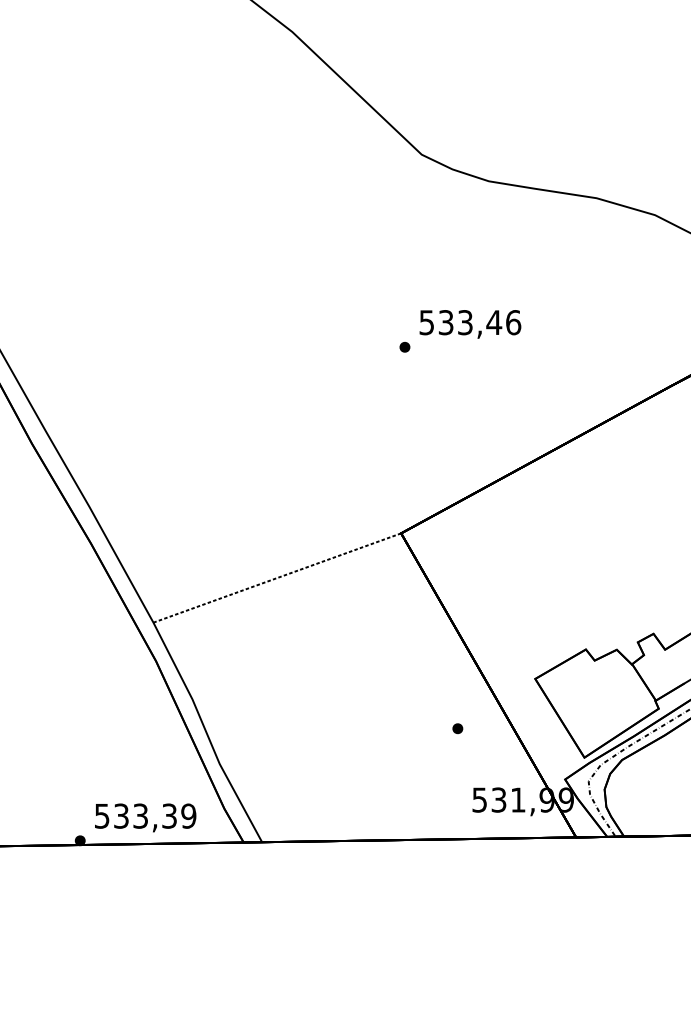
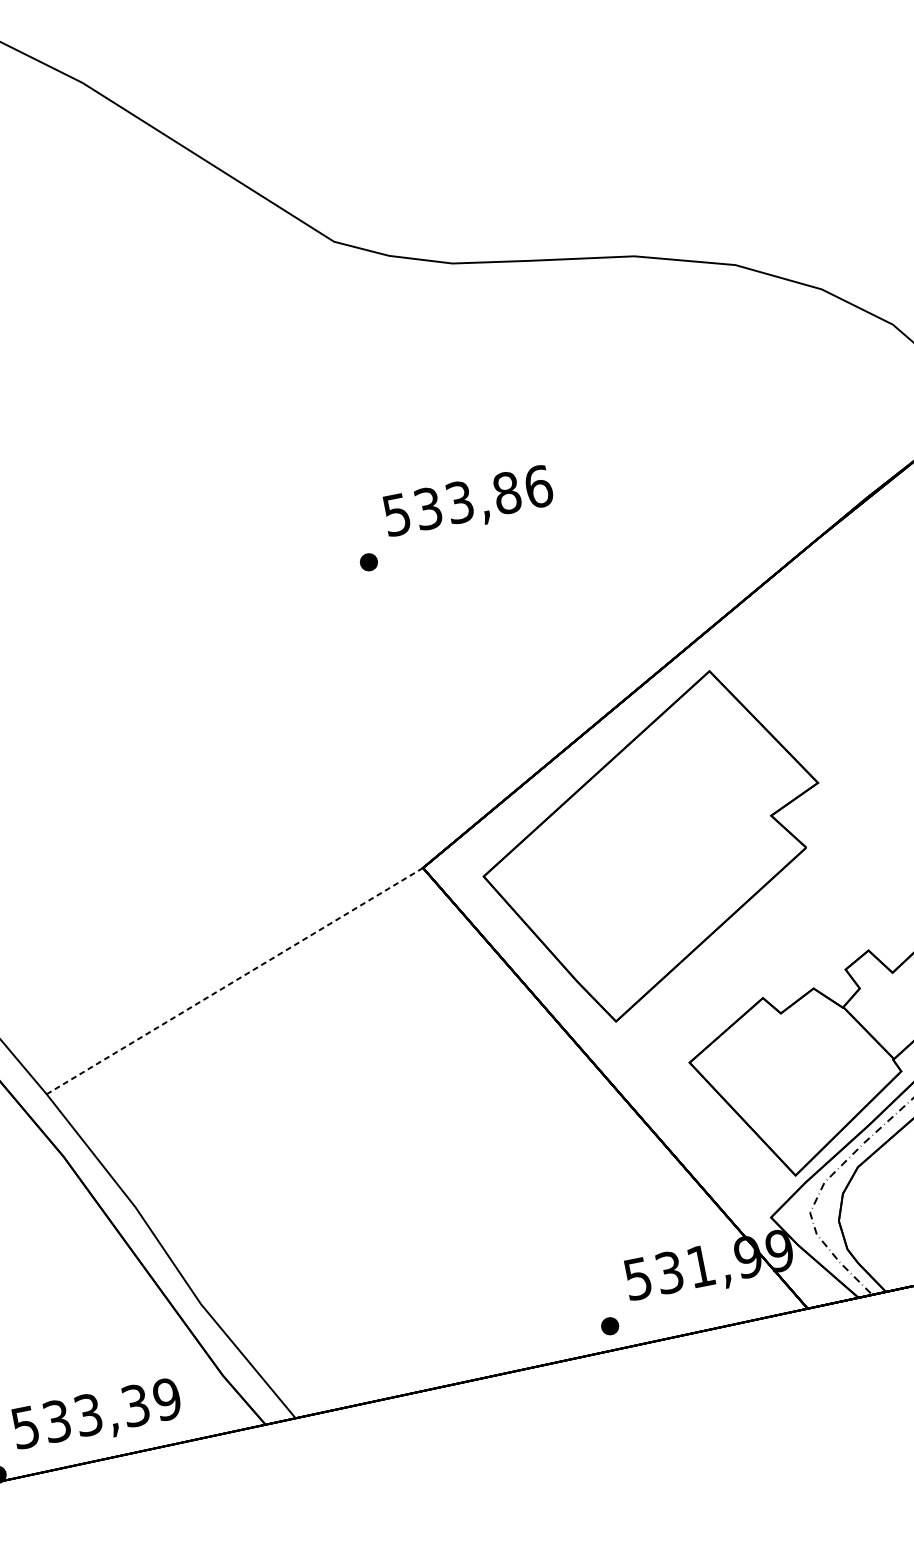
text: (494, 322) -> (507, 492), 533,46 -> 533,86
part: (539, 548) -> (654, 847), added
part: (457, 728) -> (609, 1325), moved

